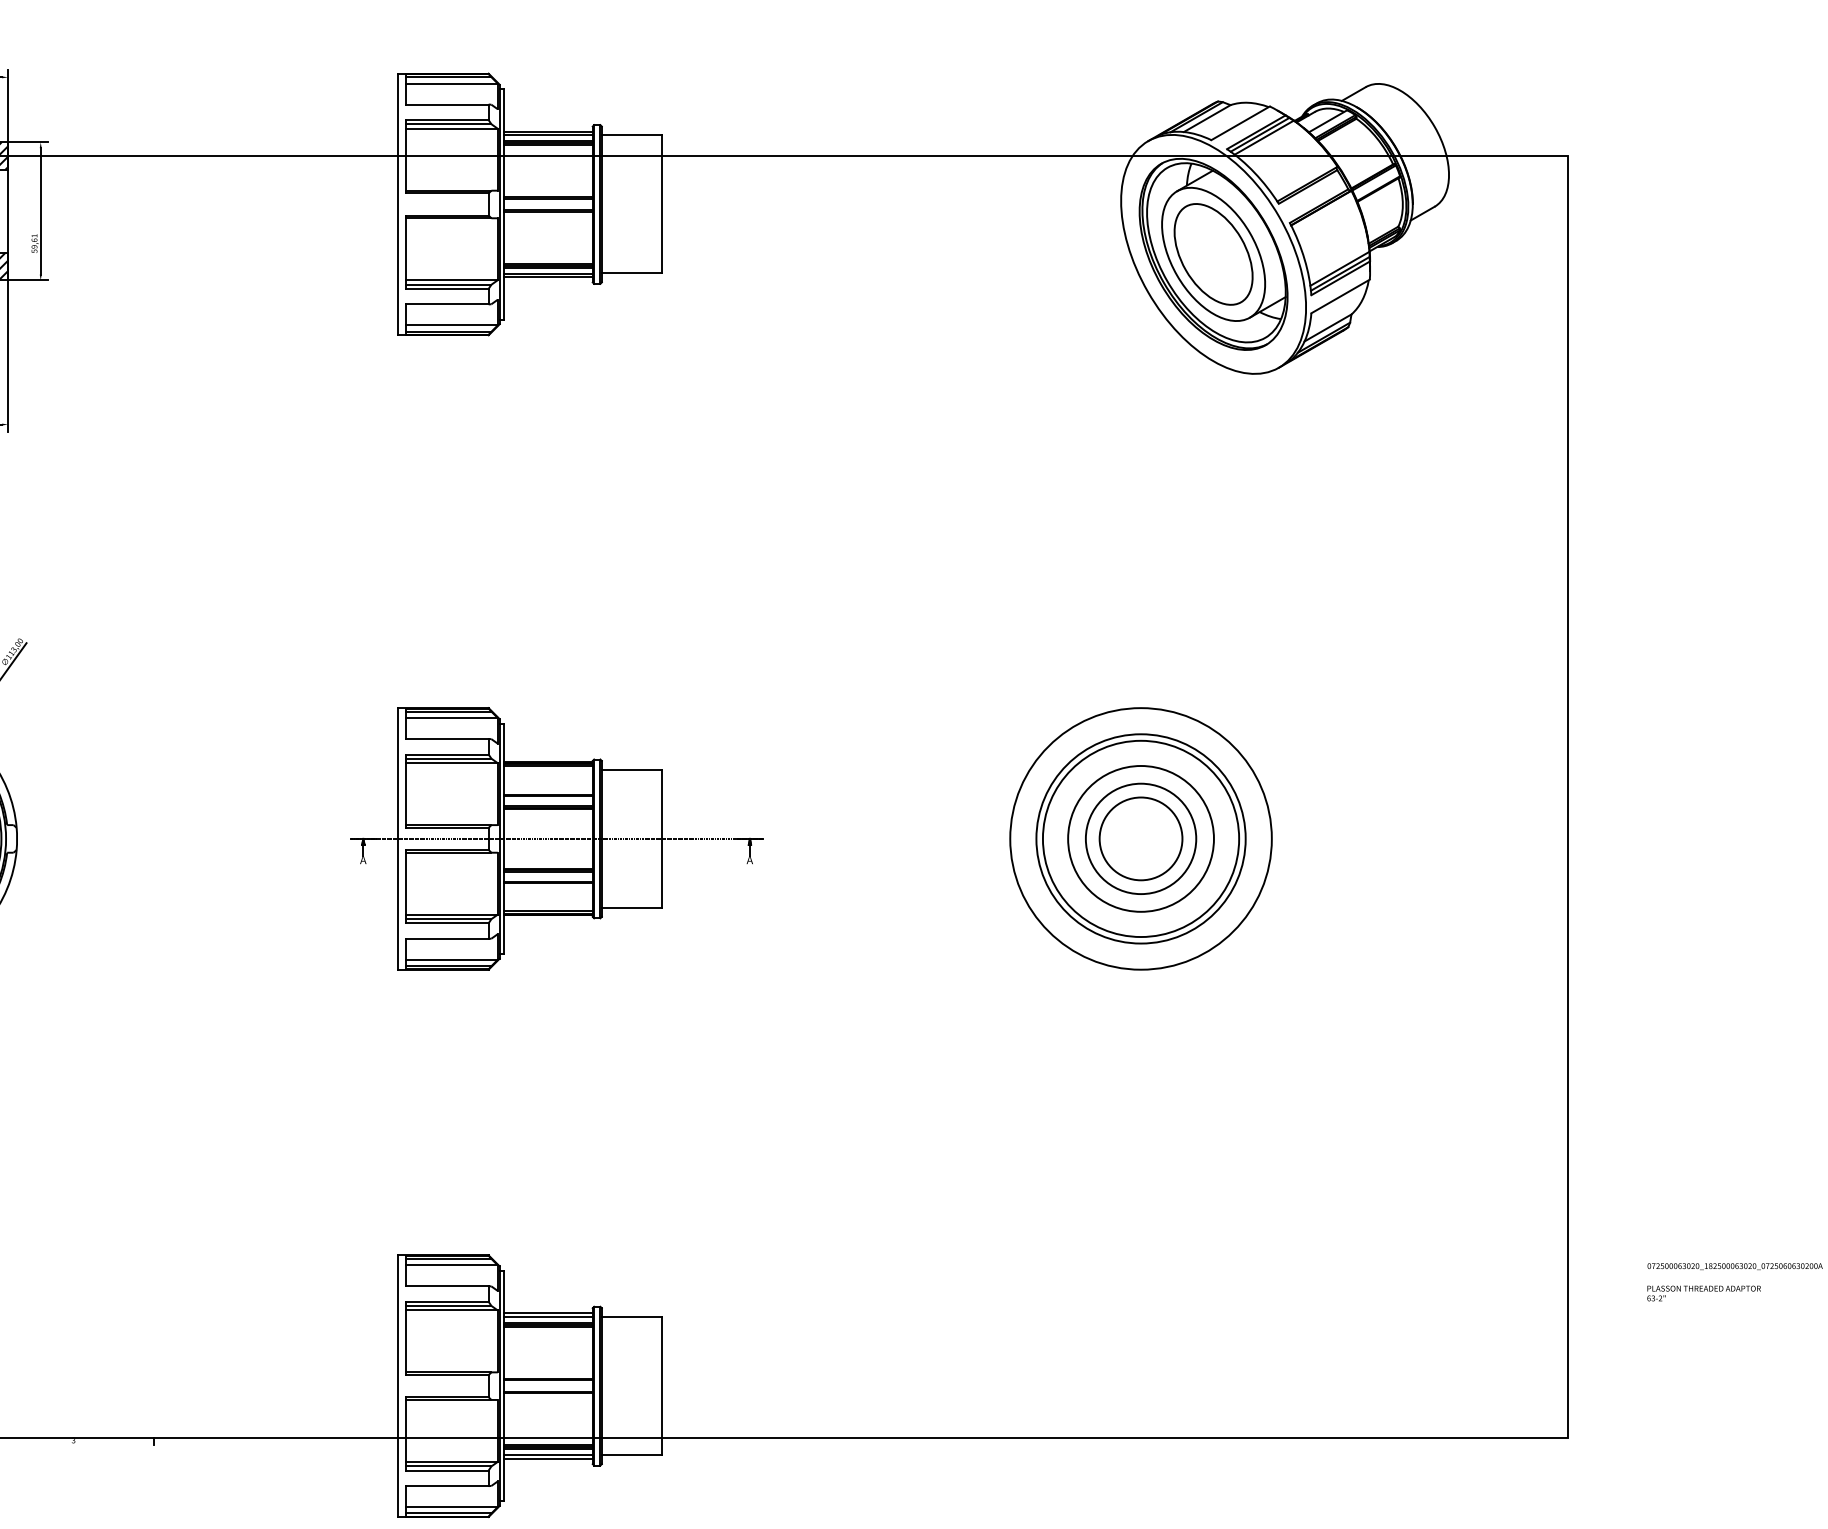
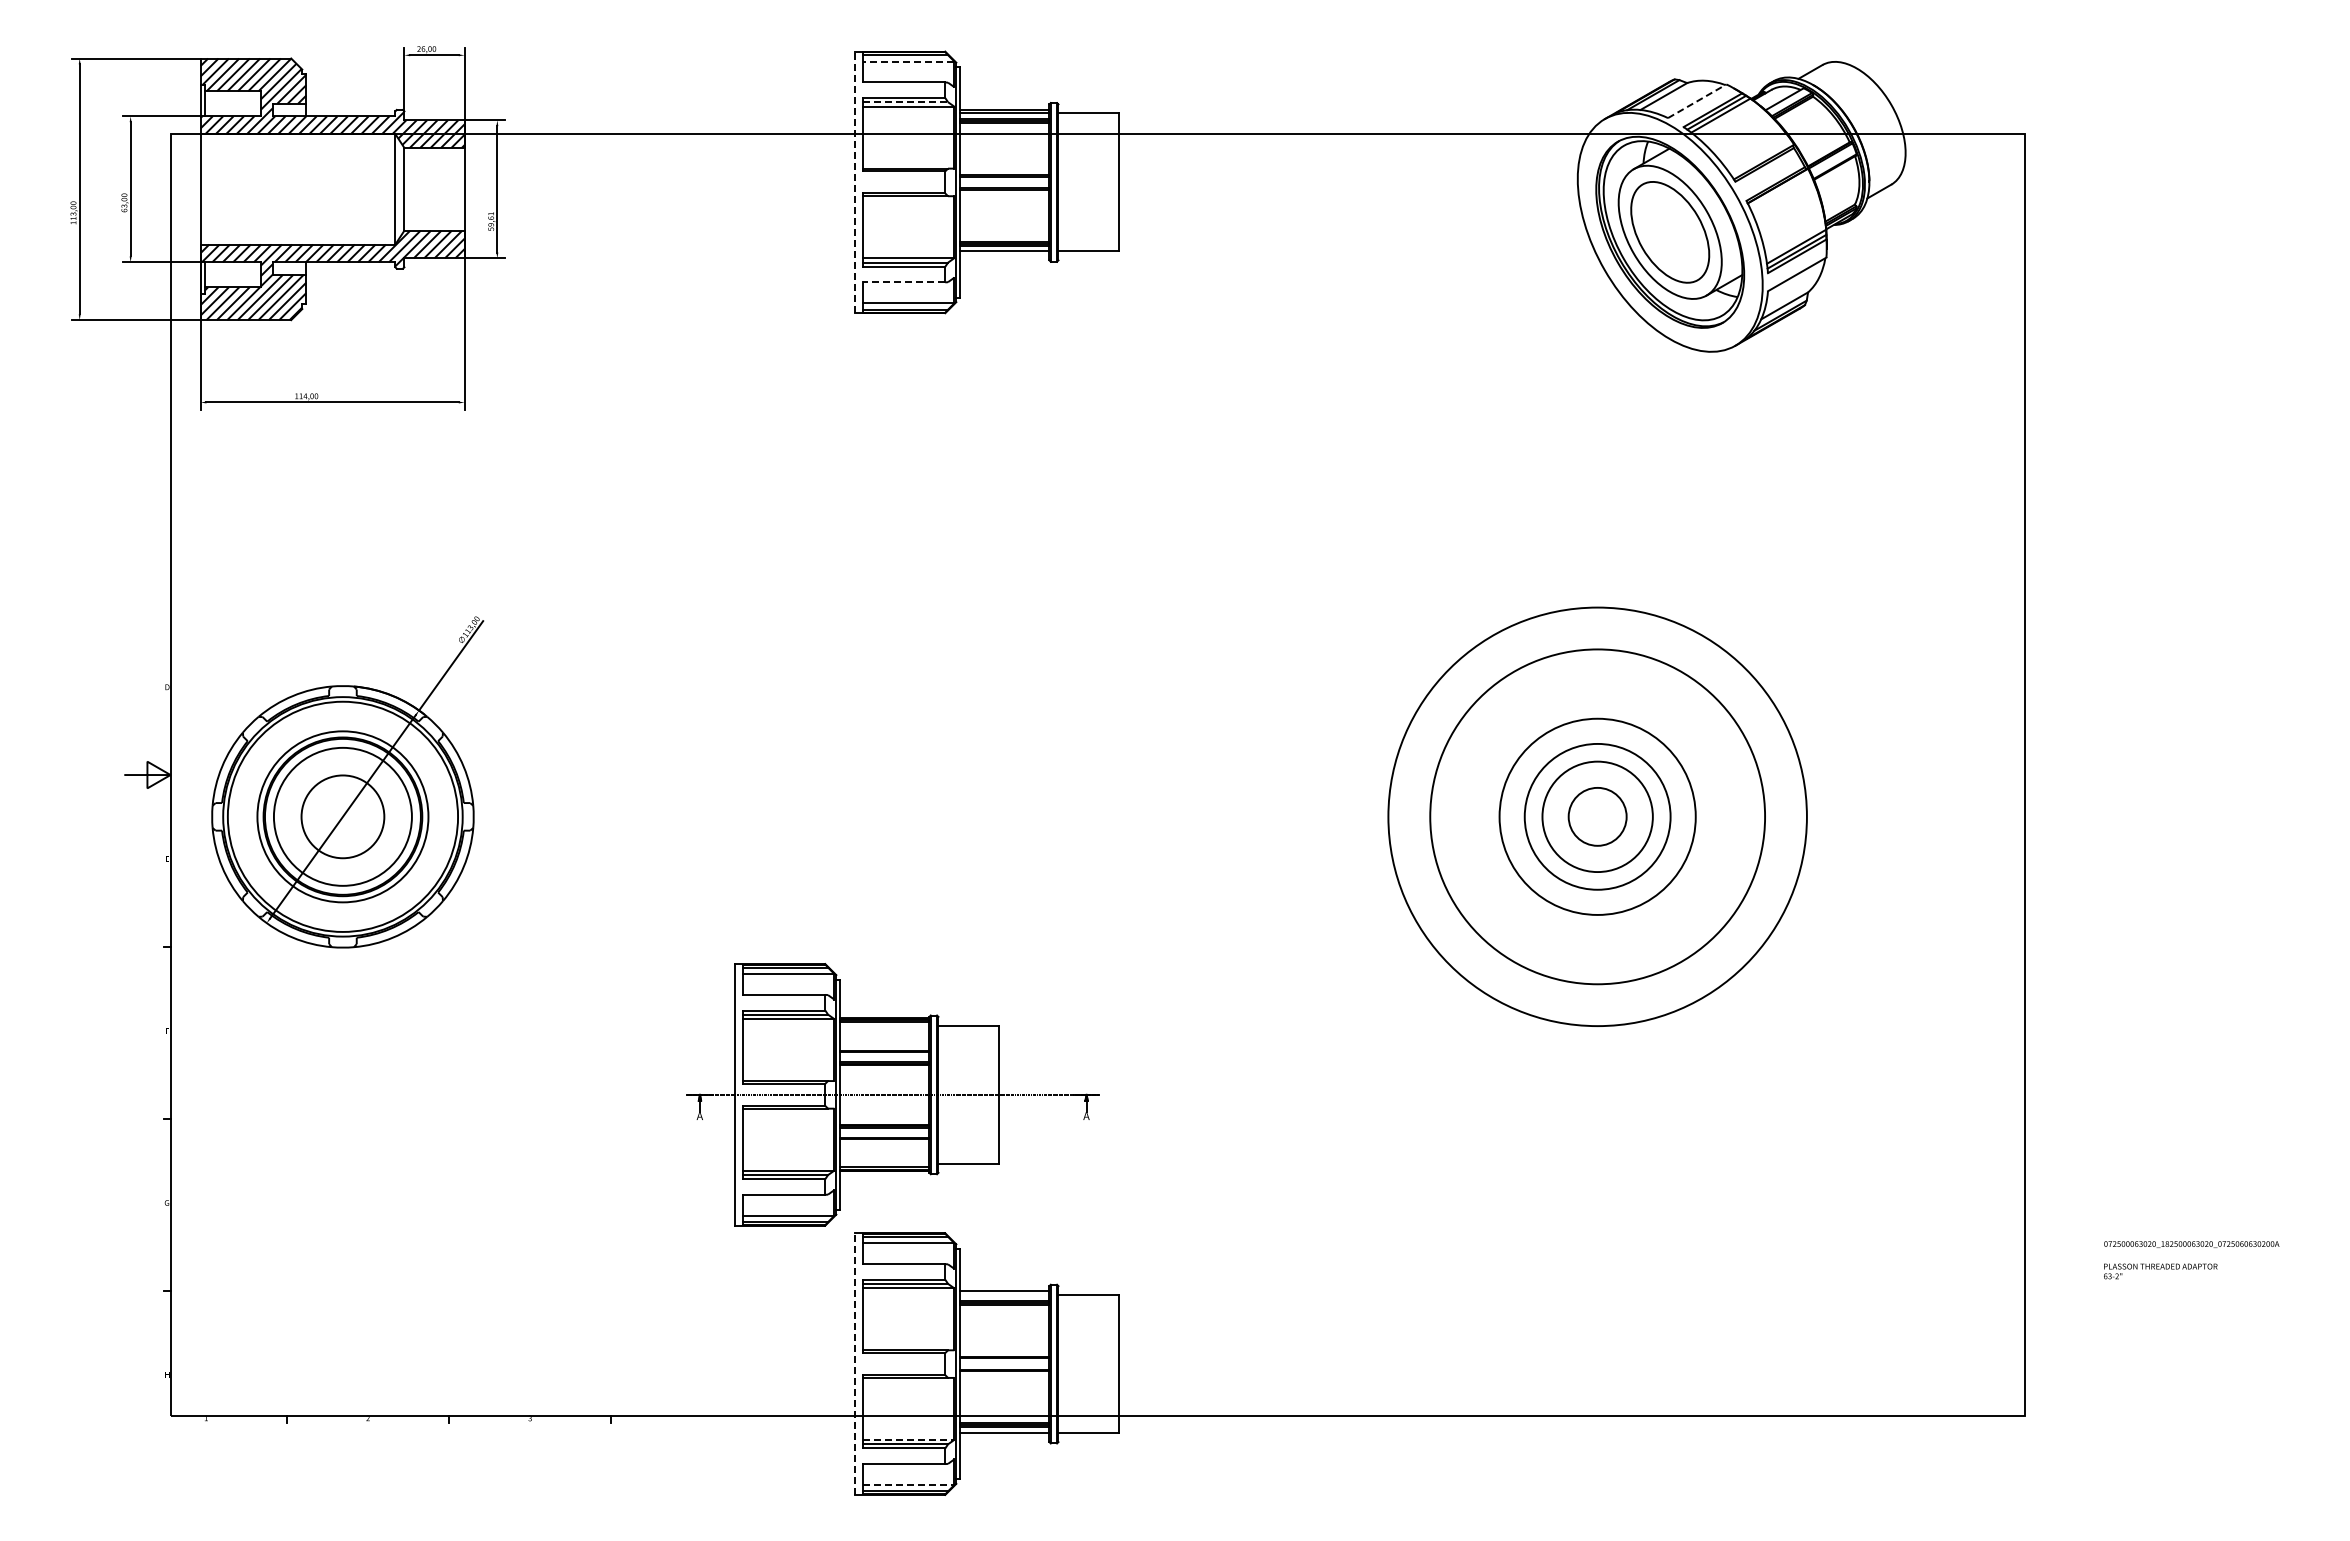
line: (451, 83) -> (908, 61), solid -> dashed
line: (1240, 123) -> (1697, 101), solid -> dashed
line: (448, 124) -> (905, 102), solid -> dashed
line: (397, 204) -> (854, 182), solid -> dashed
line: (547, 277) -> (1004, 255), removed
line: (446, 304) -> (903, 282), solid -> dashed
part: (555, 838) -> (892, 1094), moved
circle: (1140, 838) -> (1597, 816), size x0.7
circle: (1140, 838) -> (1597, 816), size x1.6
circle: (1140, 838) -> (1597, 816), size x1.6
line: (547, 1317) -> (1004, 1295), removed
line: (397, 1386) -> (854, 1364), solid -> dashed
line: (547, 1459) -> (1004, 1437), removed
line: (451, 1461) -> (908, 1439), solid -> dashed
line: (451, 1506) -> (908, 1484), solid -> dashed

